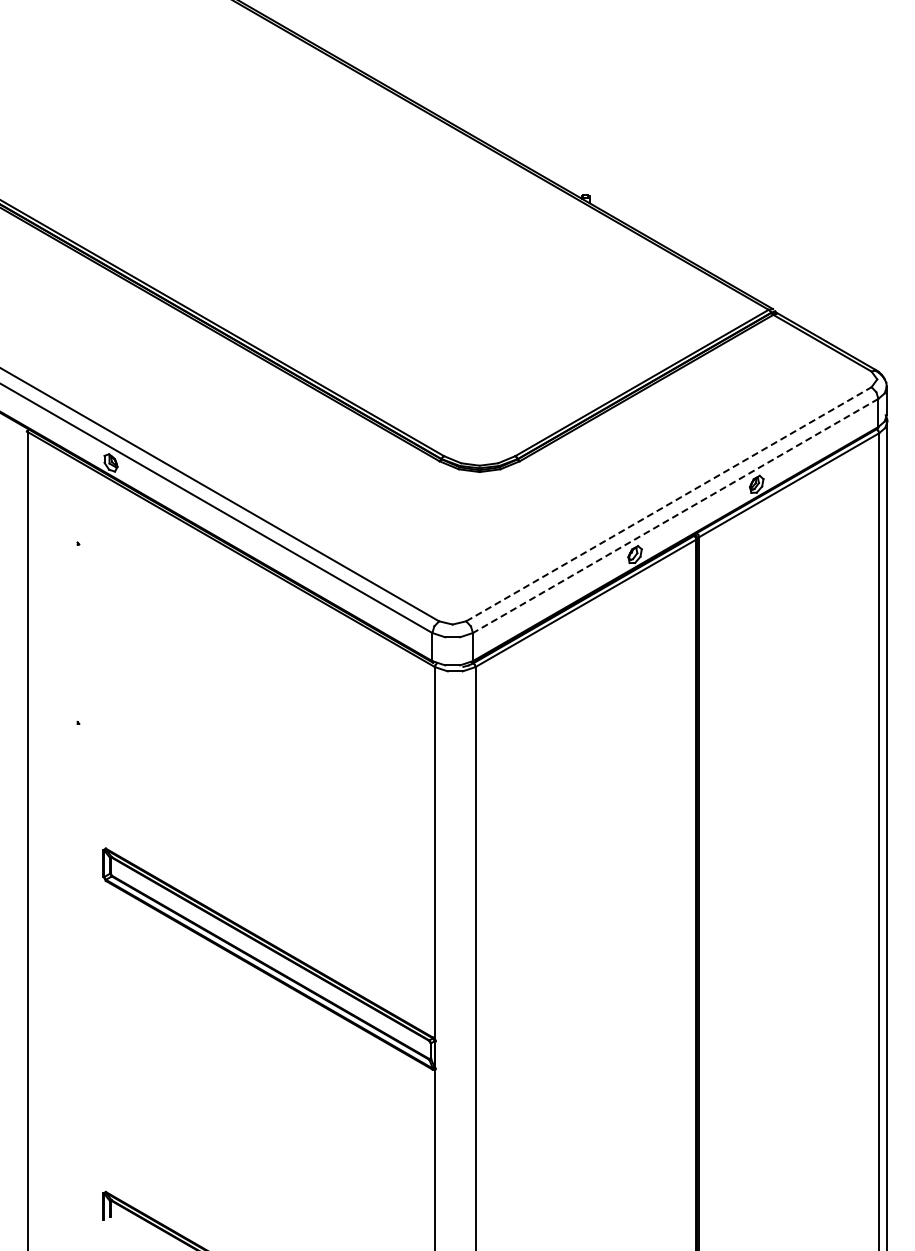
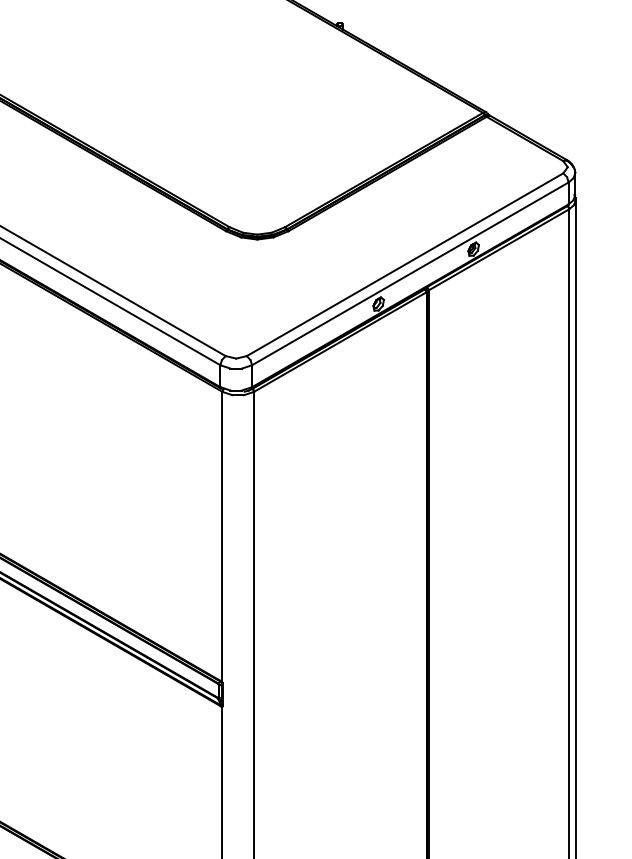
line: (669, 504) -> (405, 264), dashed -> solid
line: (675, 516) -> (410, 274), dashed -> solid

